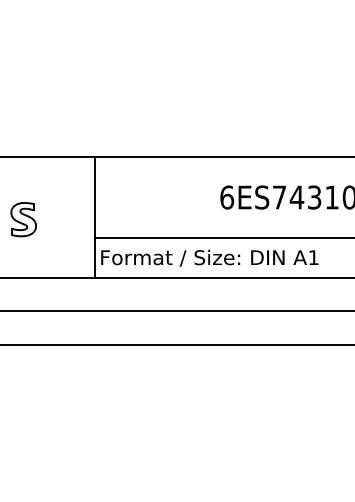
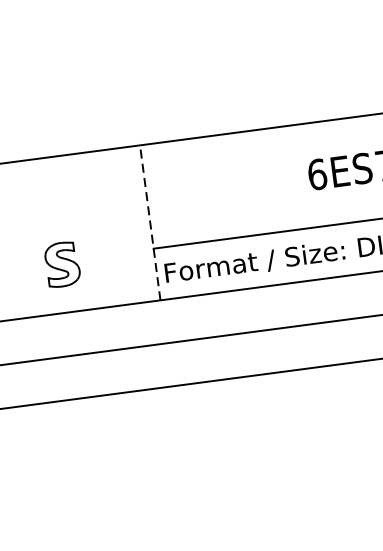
line: (94, 217) -> (149, 222), solid -> dashed
part: (23, 219) -> (62, 264), moved

